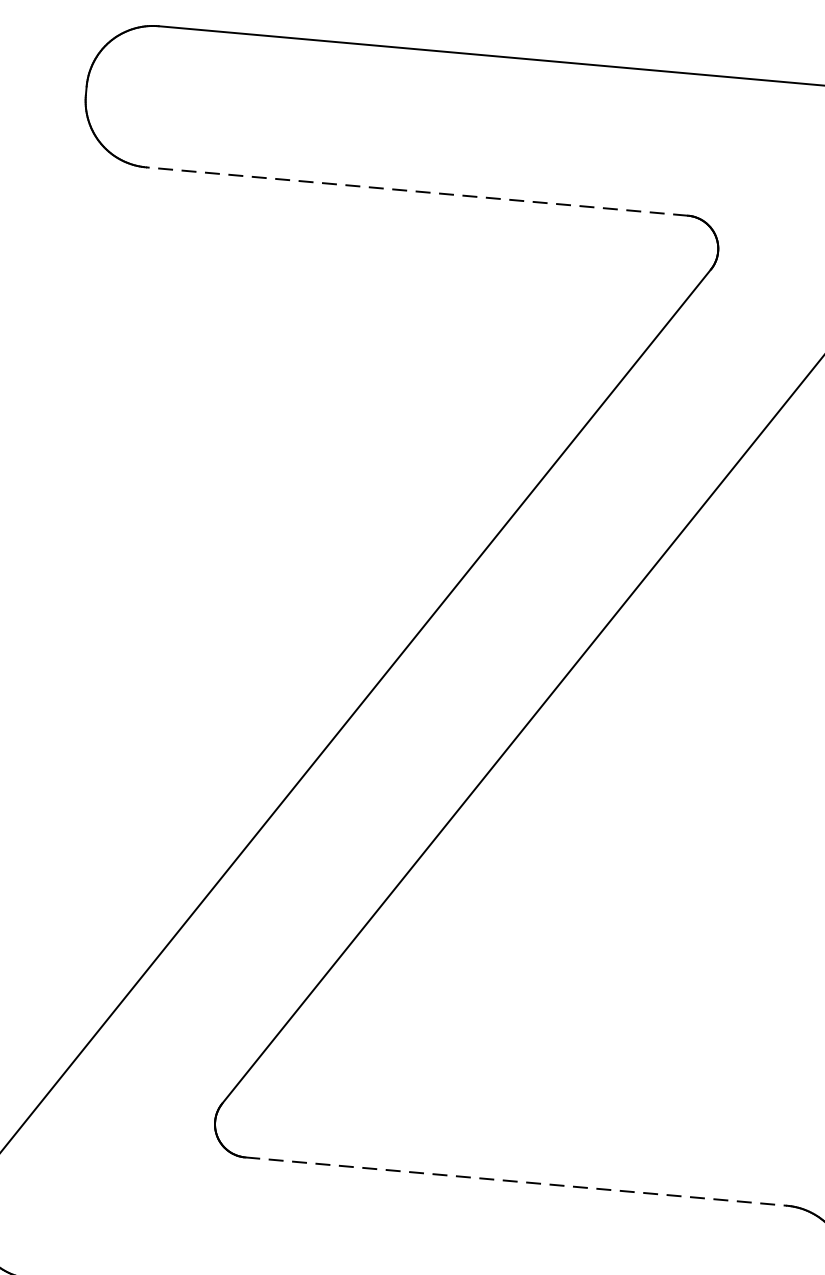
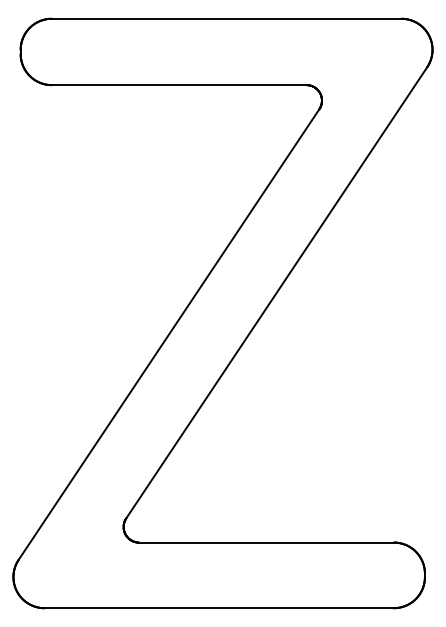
line: (415, 192) -> (178, 85), dashed -> solid
line: (518, 1181) -> (267, 542), dashed -> solid

